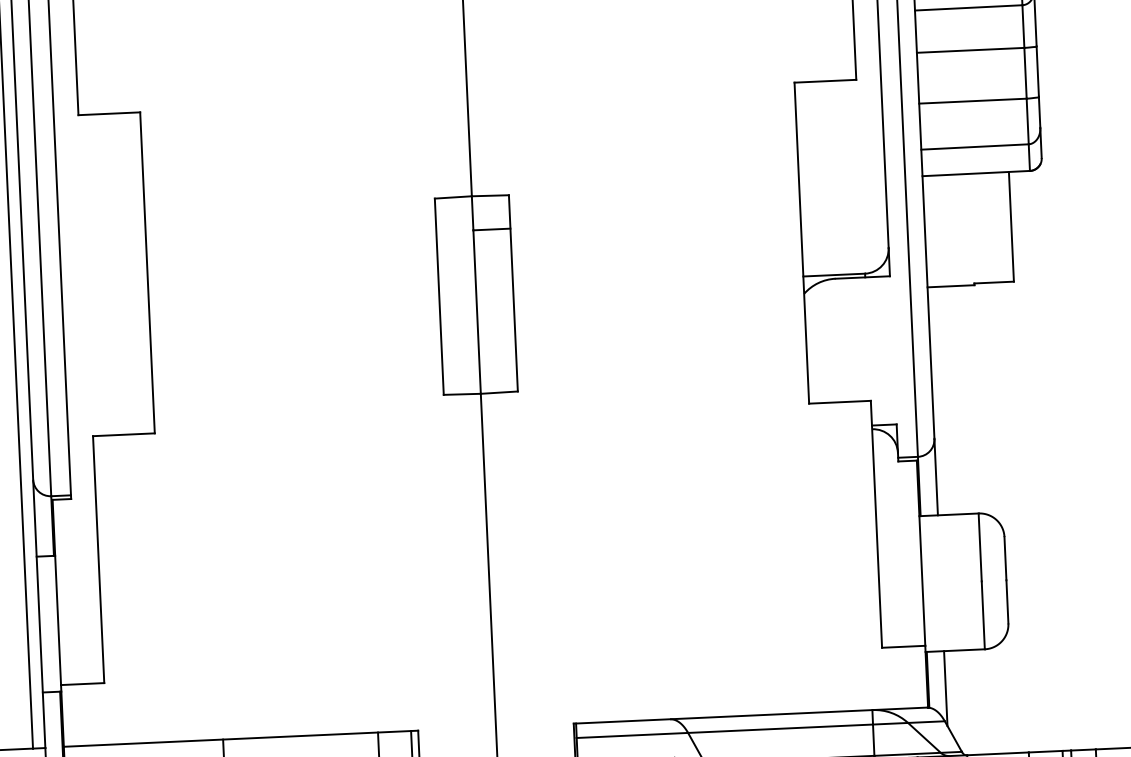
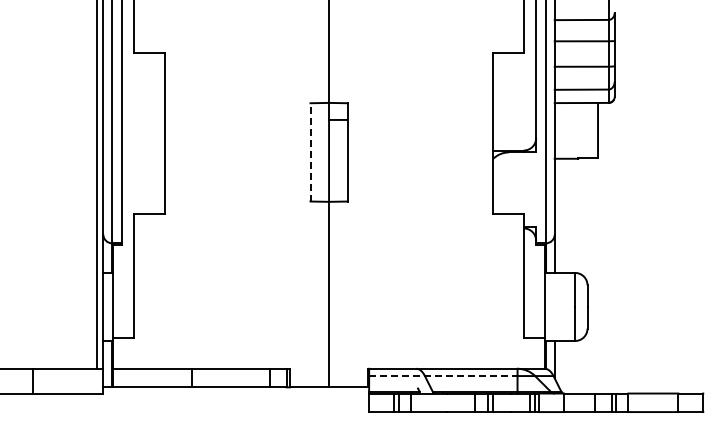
line: (439, 294) -> (310, 151), solid -> dashed
line: (725, 732) -> (443, 376), solid -> dashed

